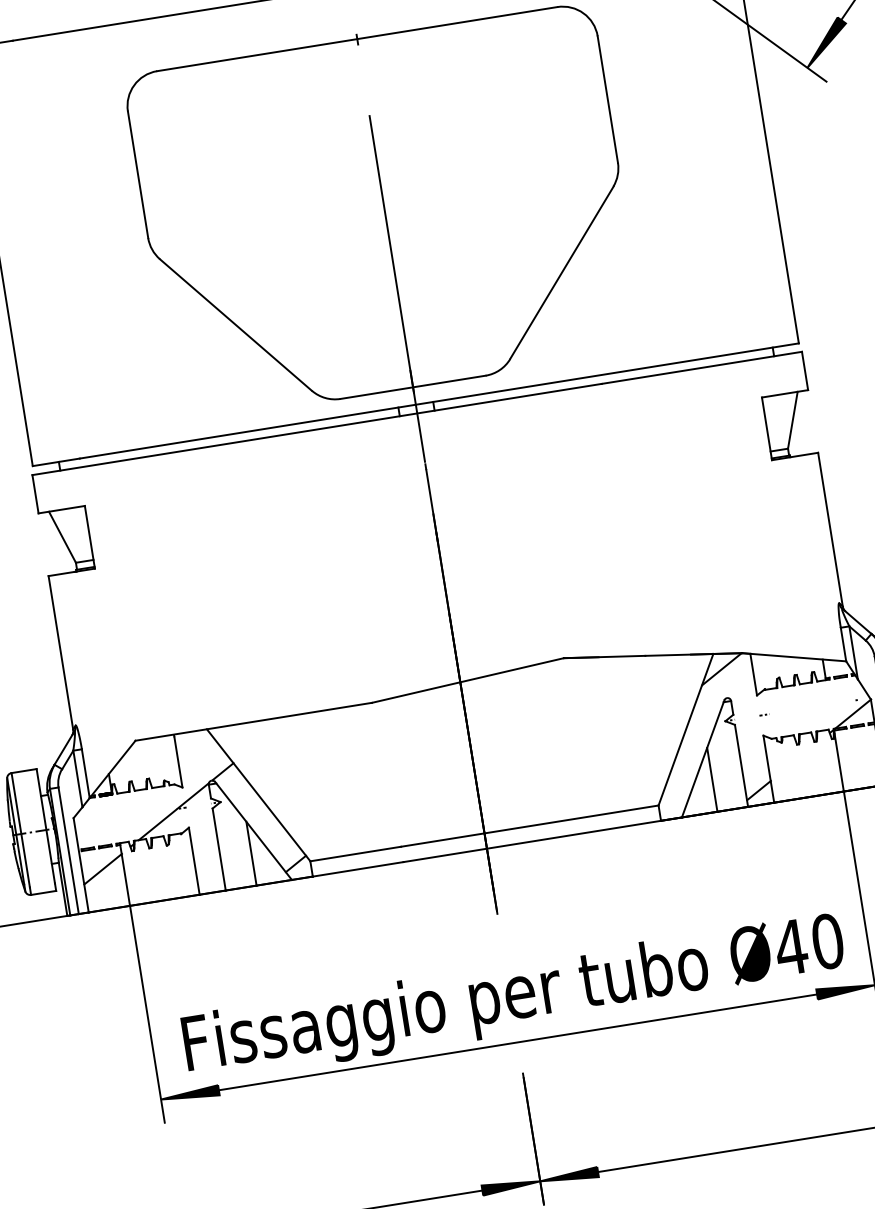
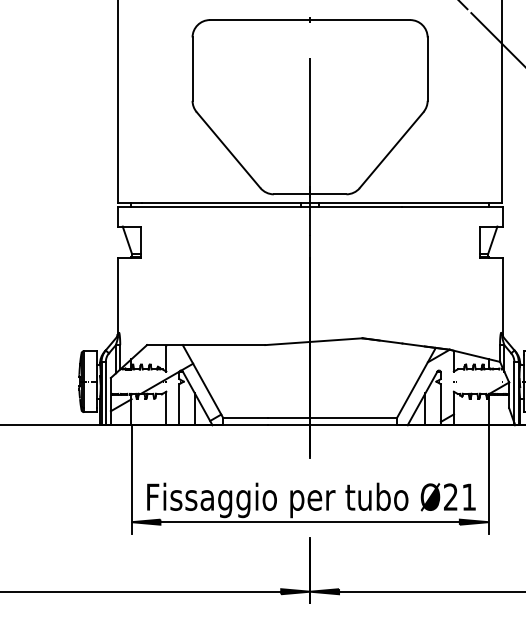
text: (808, 943) -> (459, 496), Ø40 -> Ø21

